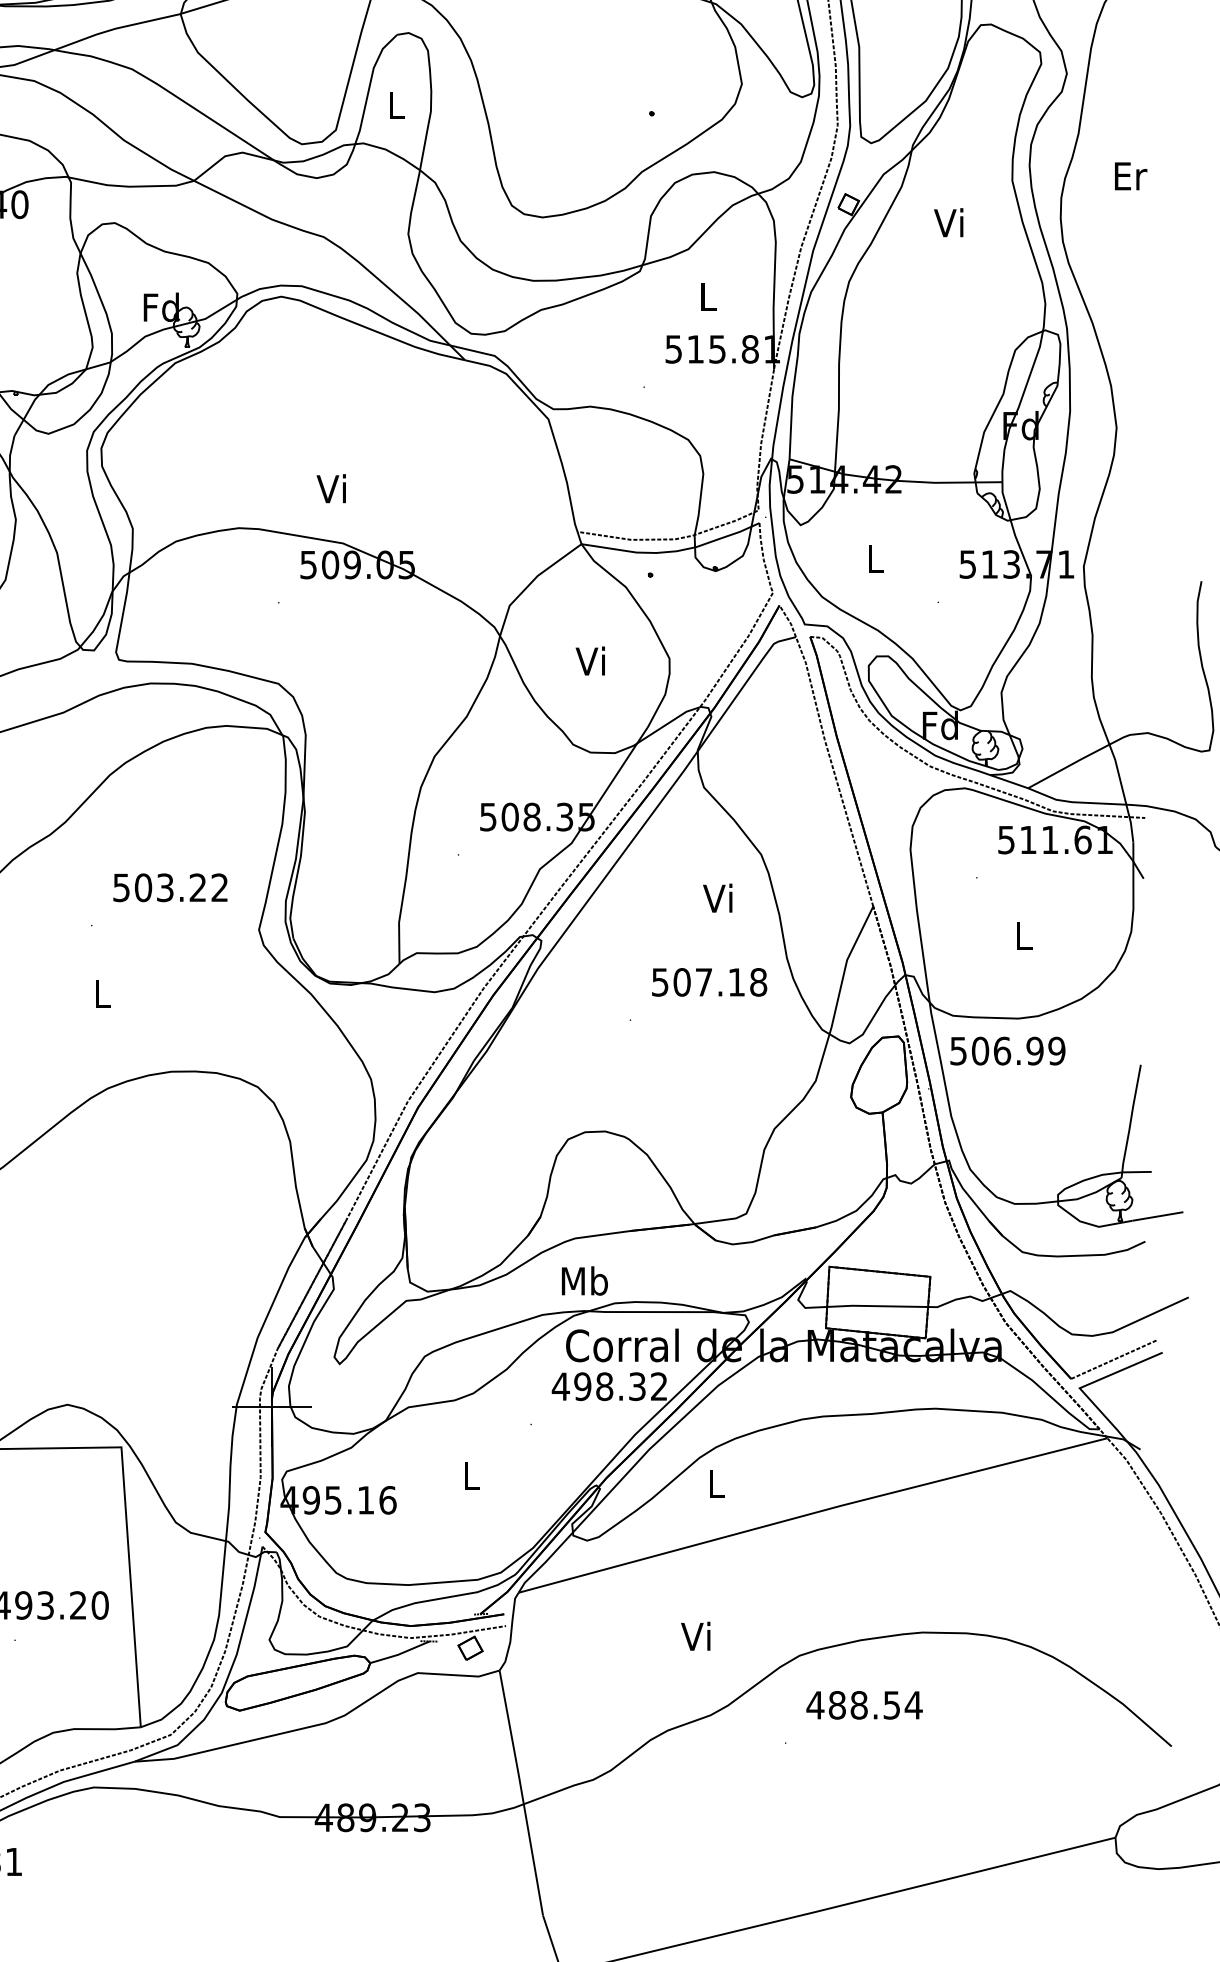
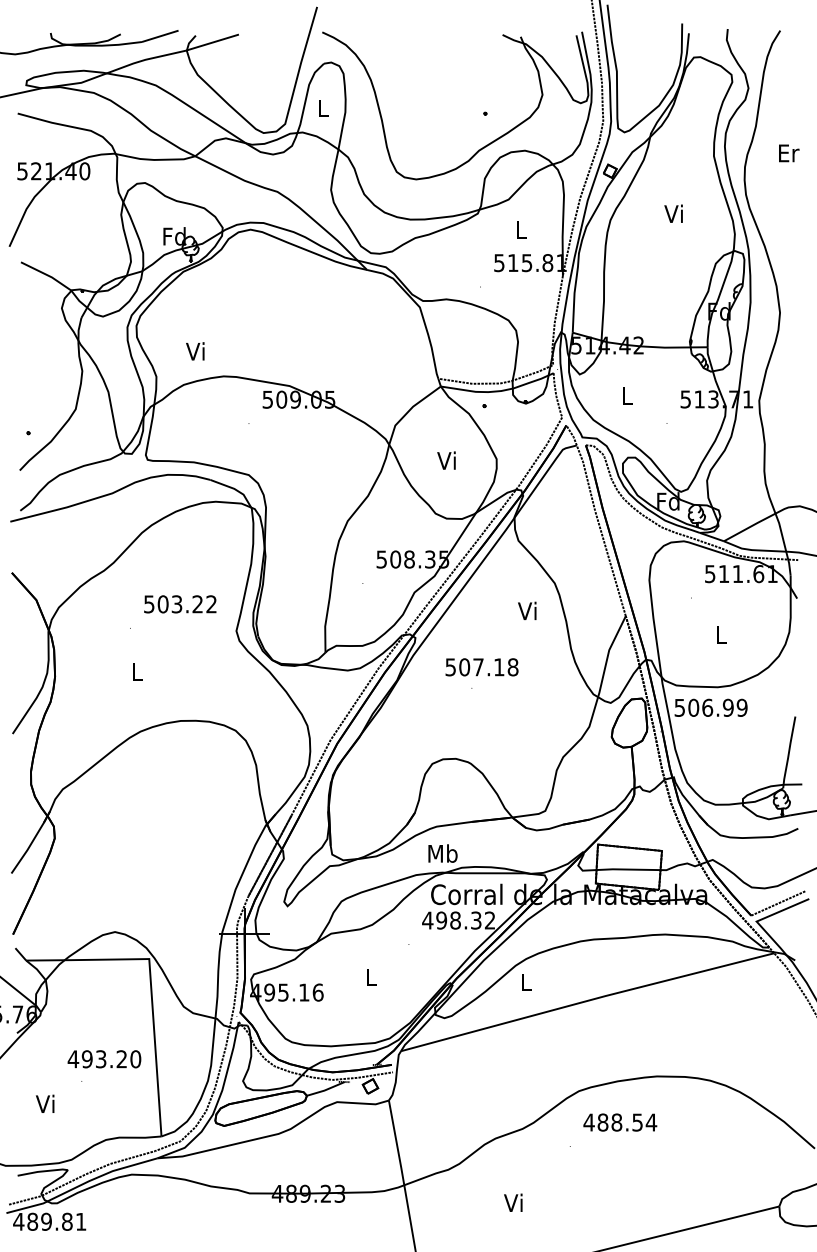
text: (948, 222) -> (673, 213), moved
text: (331, 488) -> (195, 351), moved
text: (708, 982) -> (481, 667), moved
text: (696, 1635) -> (513, 1202), moved

